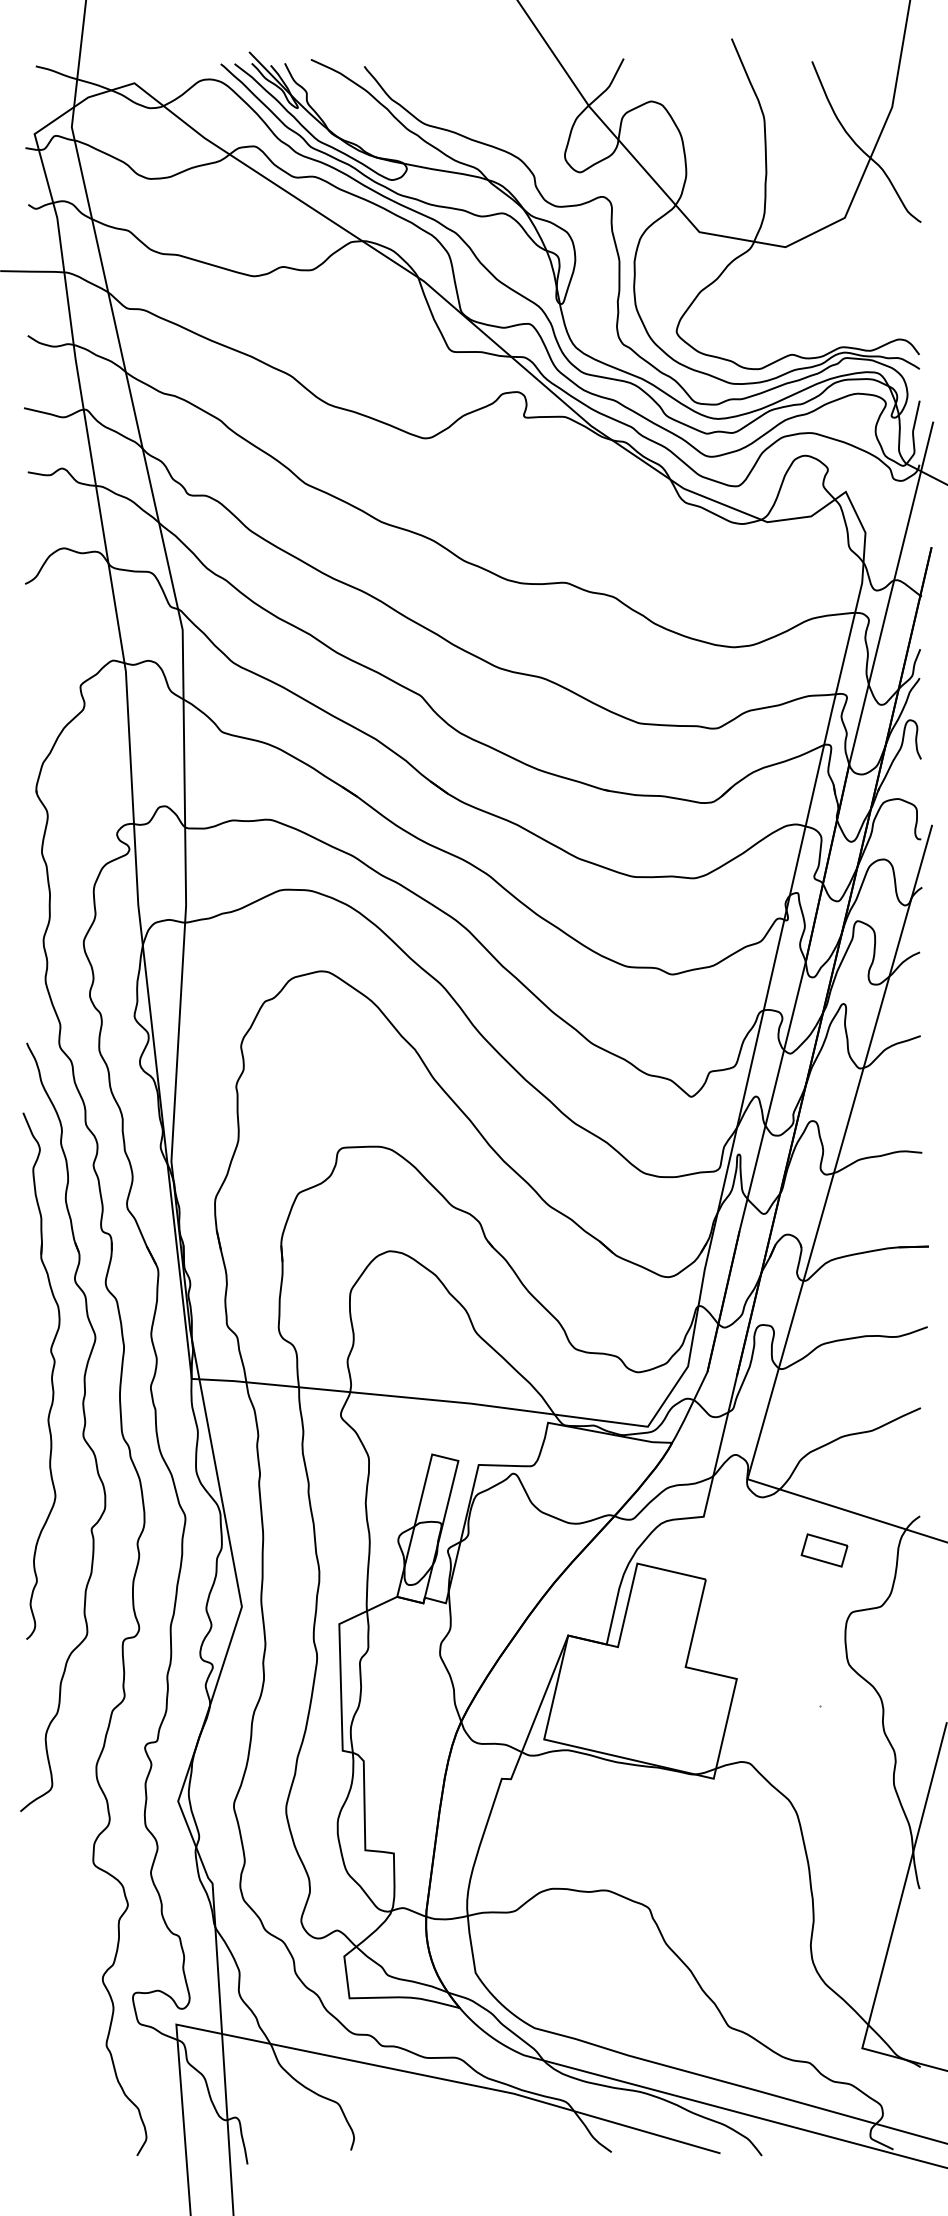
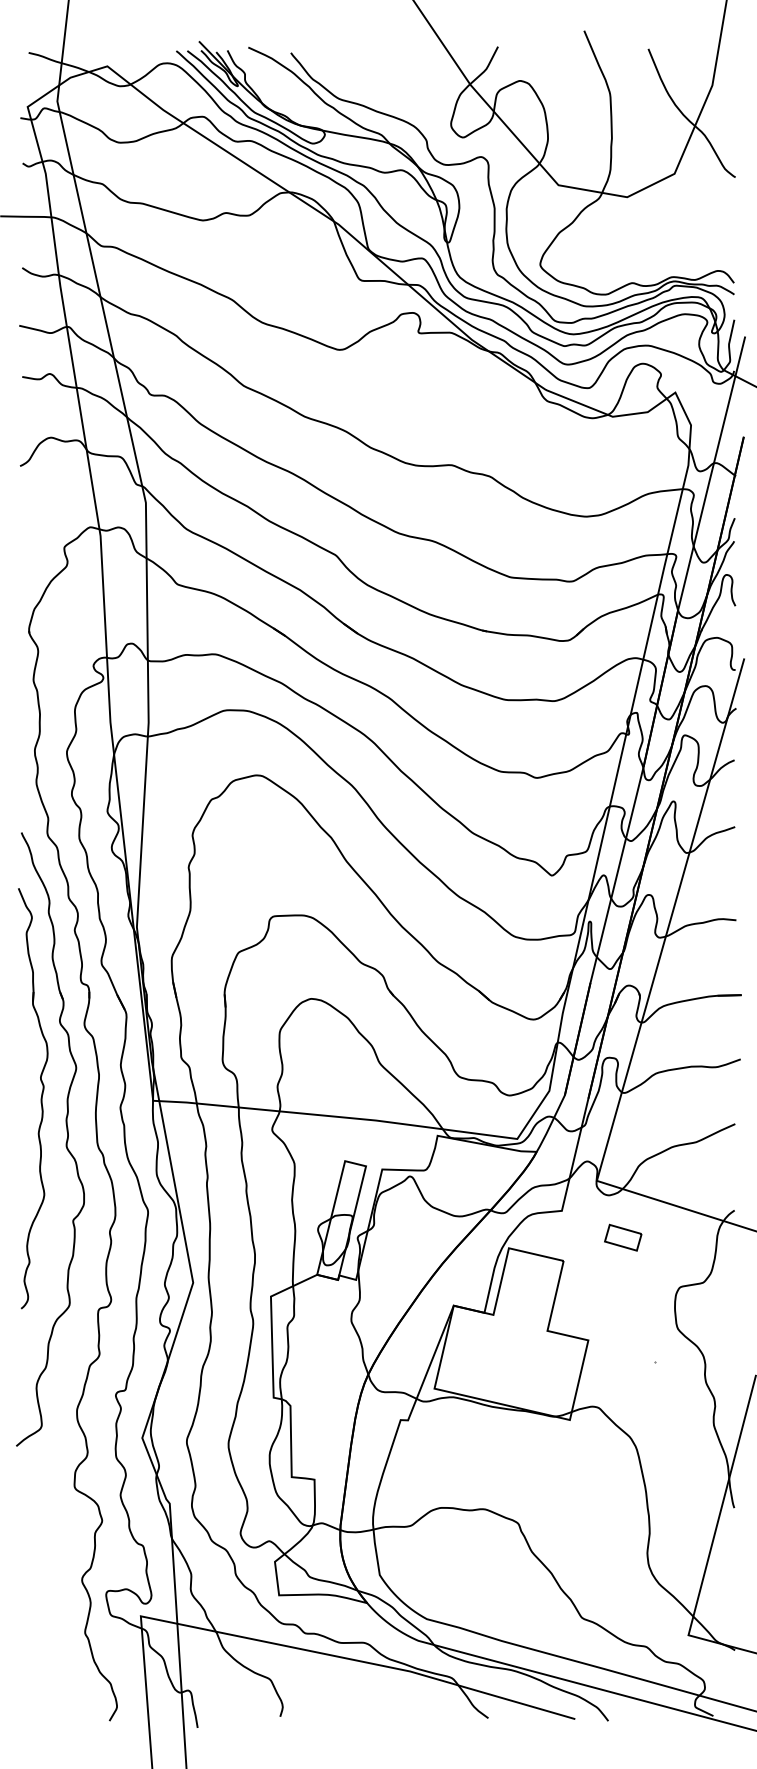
part: (824, 1550) -> (623, 1237), moved

